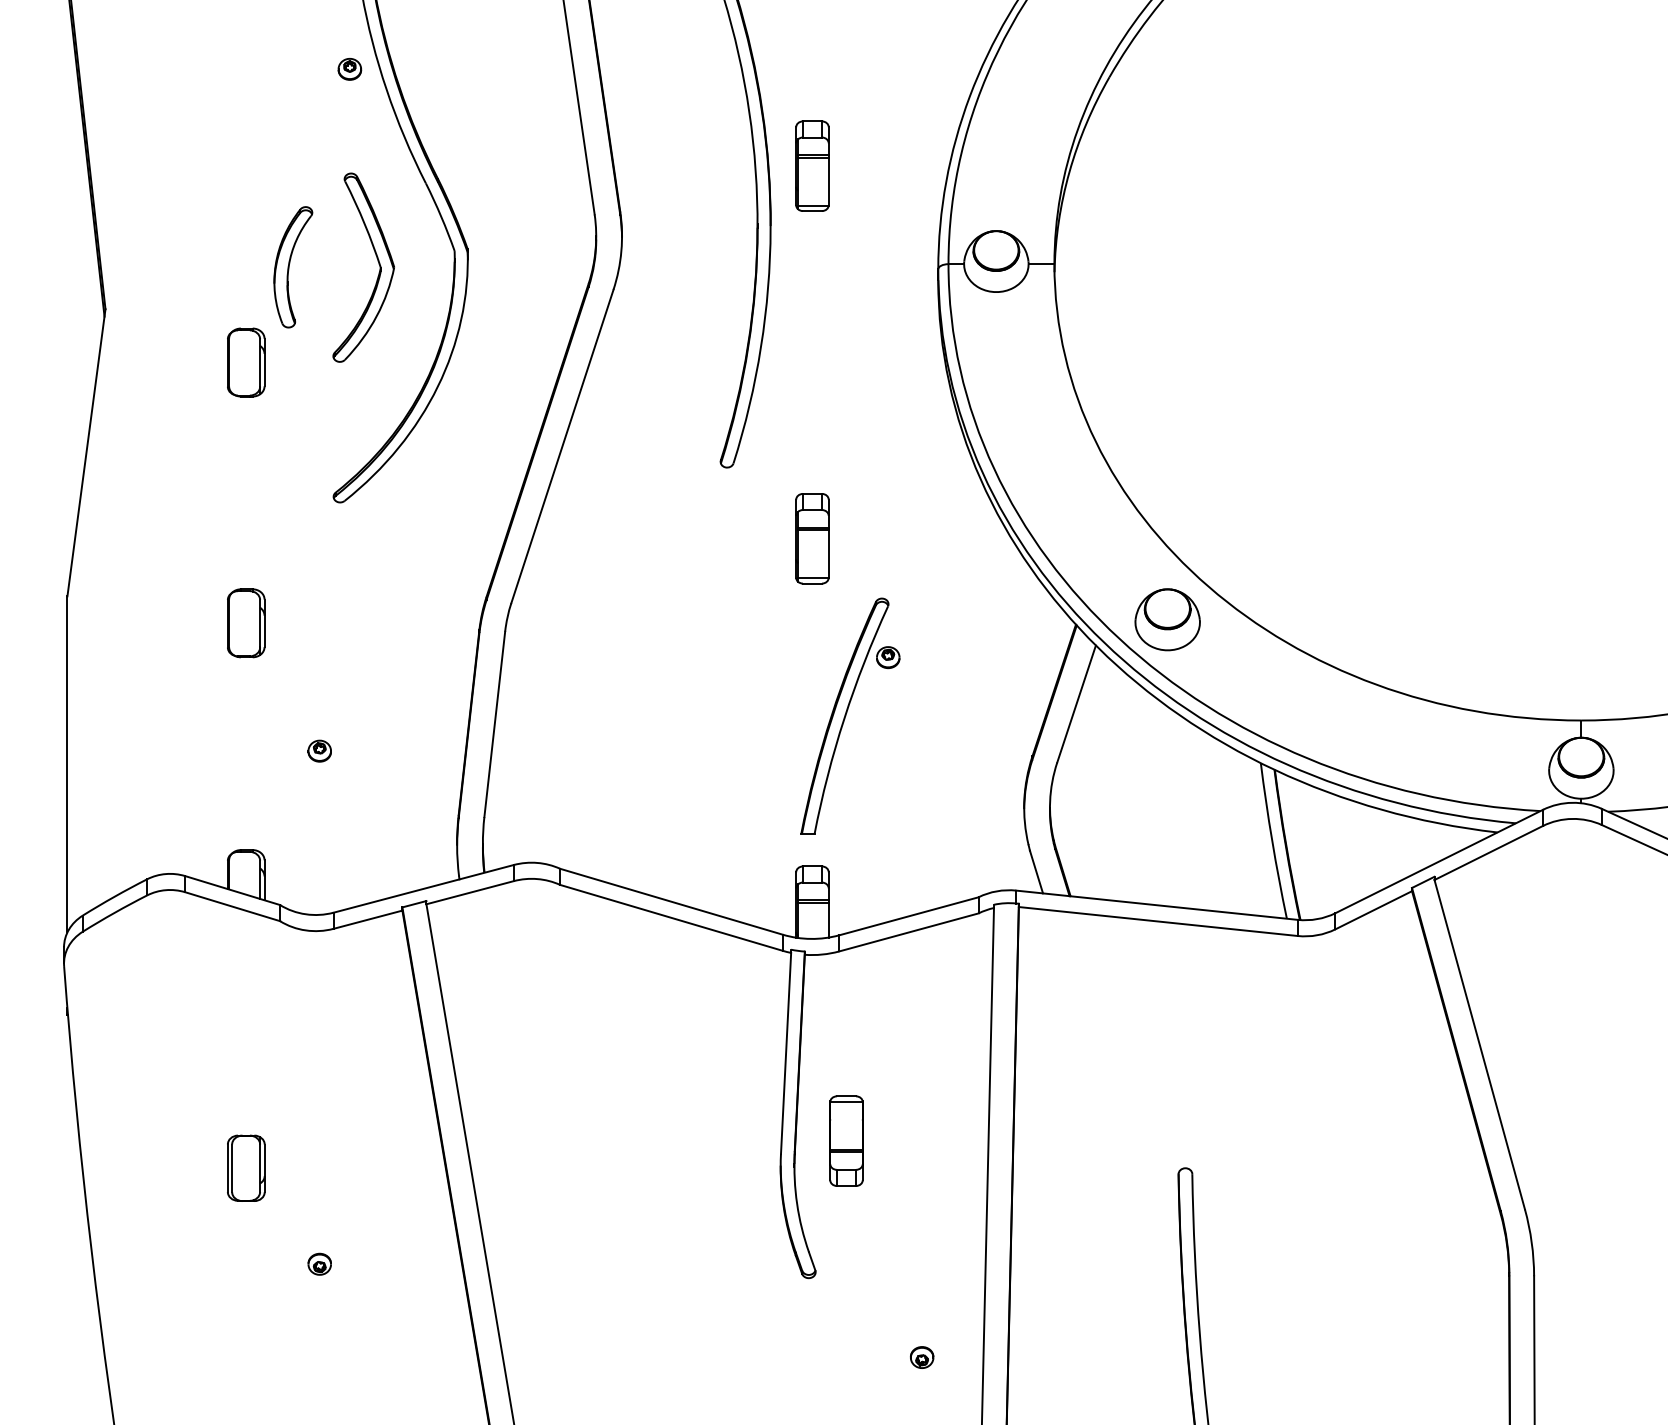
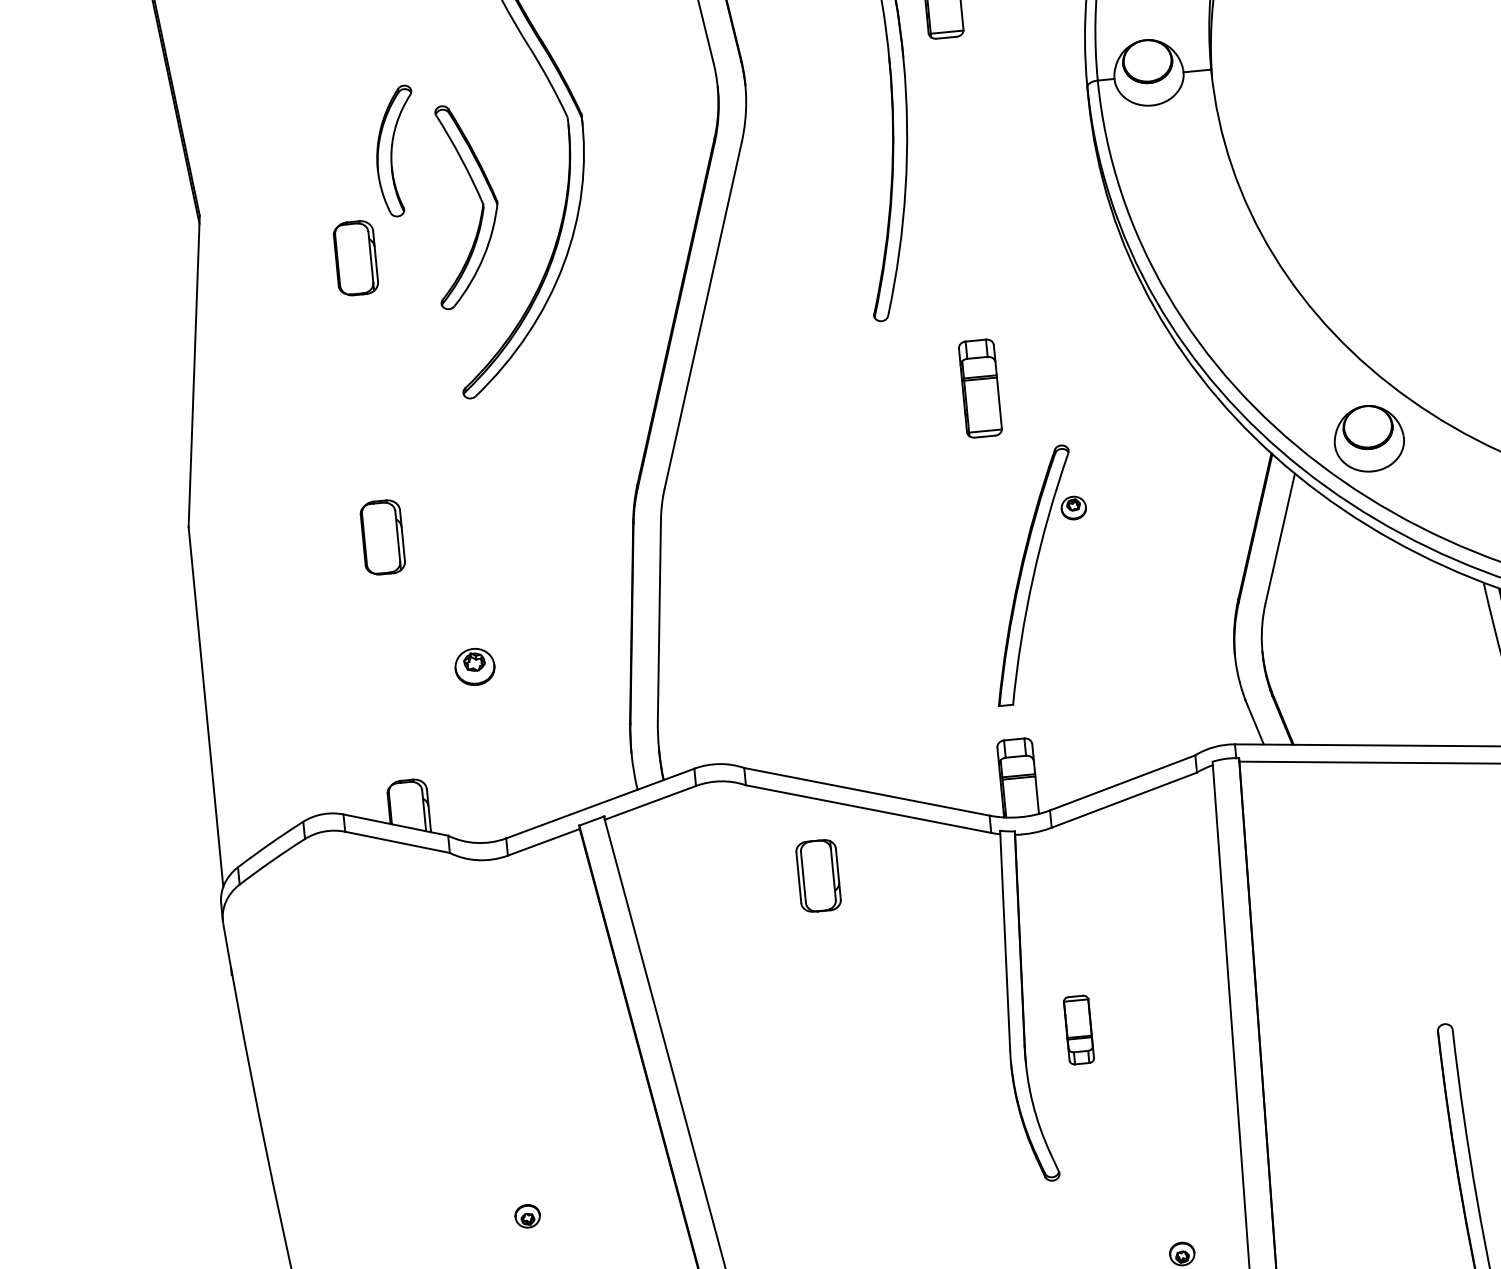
part: (377, 261) -> (479, 197), moved
part: (319, 750) -> (474, 666), size x1.6
part: (846, 1140) -> (1078, 1029), size x0.7
part: (246, 1167) -> (818, 875), moved

